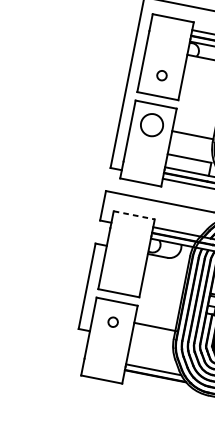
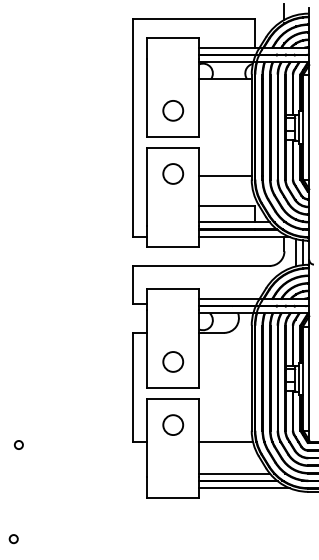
circle: (162, 75) -> (173, 110), size x1.67
circle: (152, 124) -> (173, 173), size x0.71
line: (134, 215) -> (173, 288), dashed -> solid
circle: (123, 272) -> (173, 361), added
circle: (113, 321) -> (173, 424), size x1.67
line: (154, 326) -> (225, 441), moved
line: (159, 383) -> (244, 488), added

